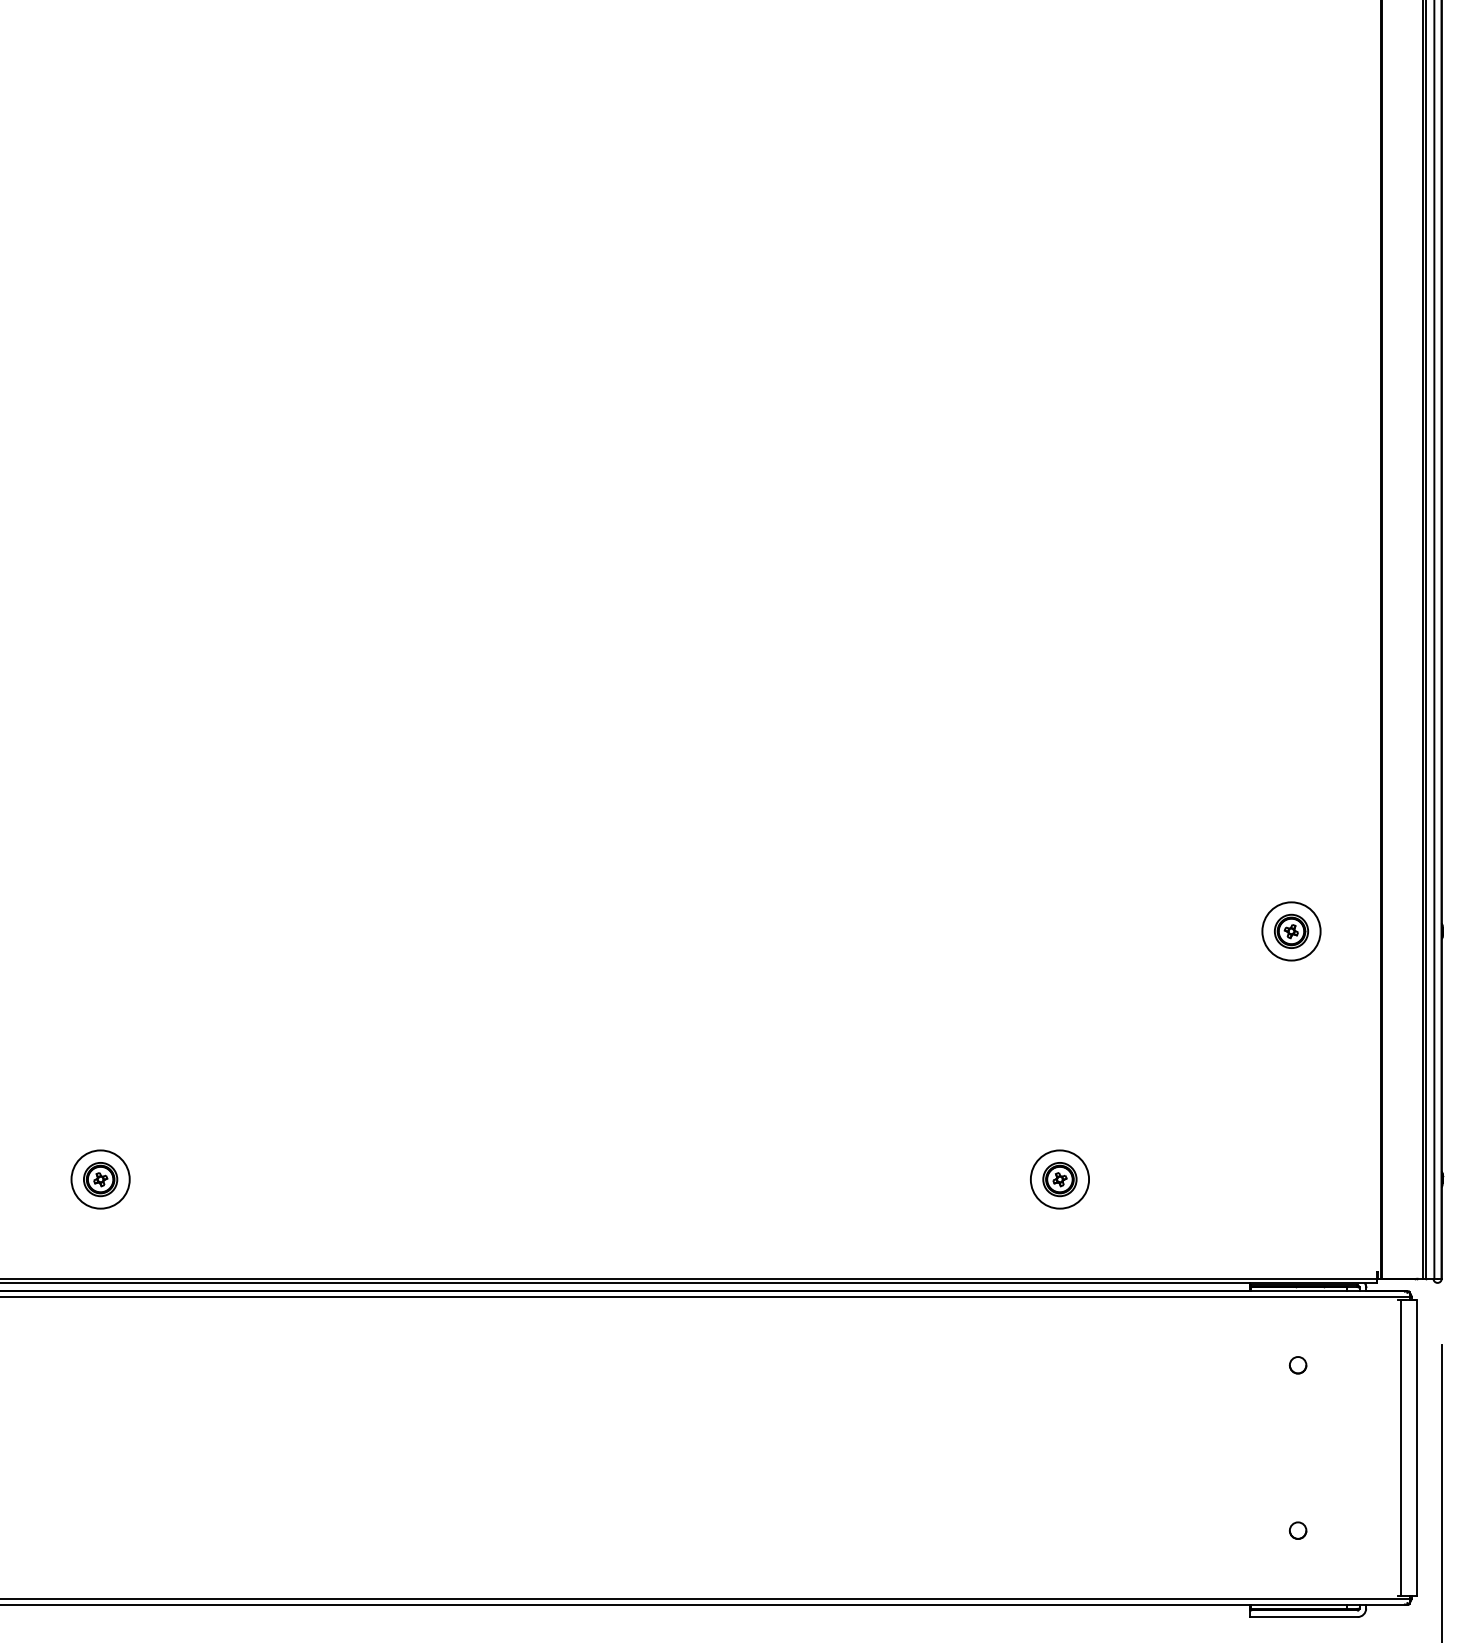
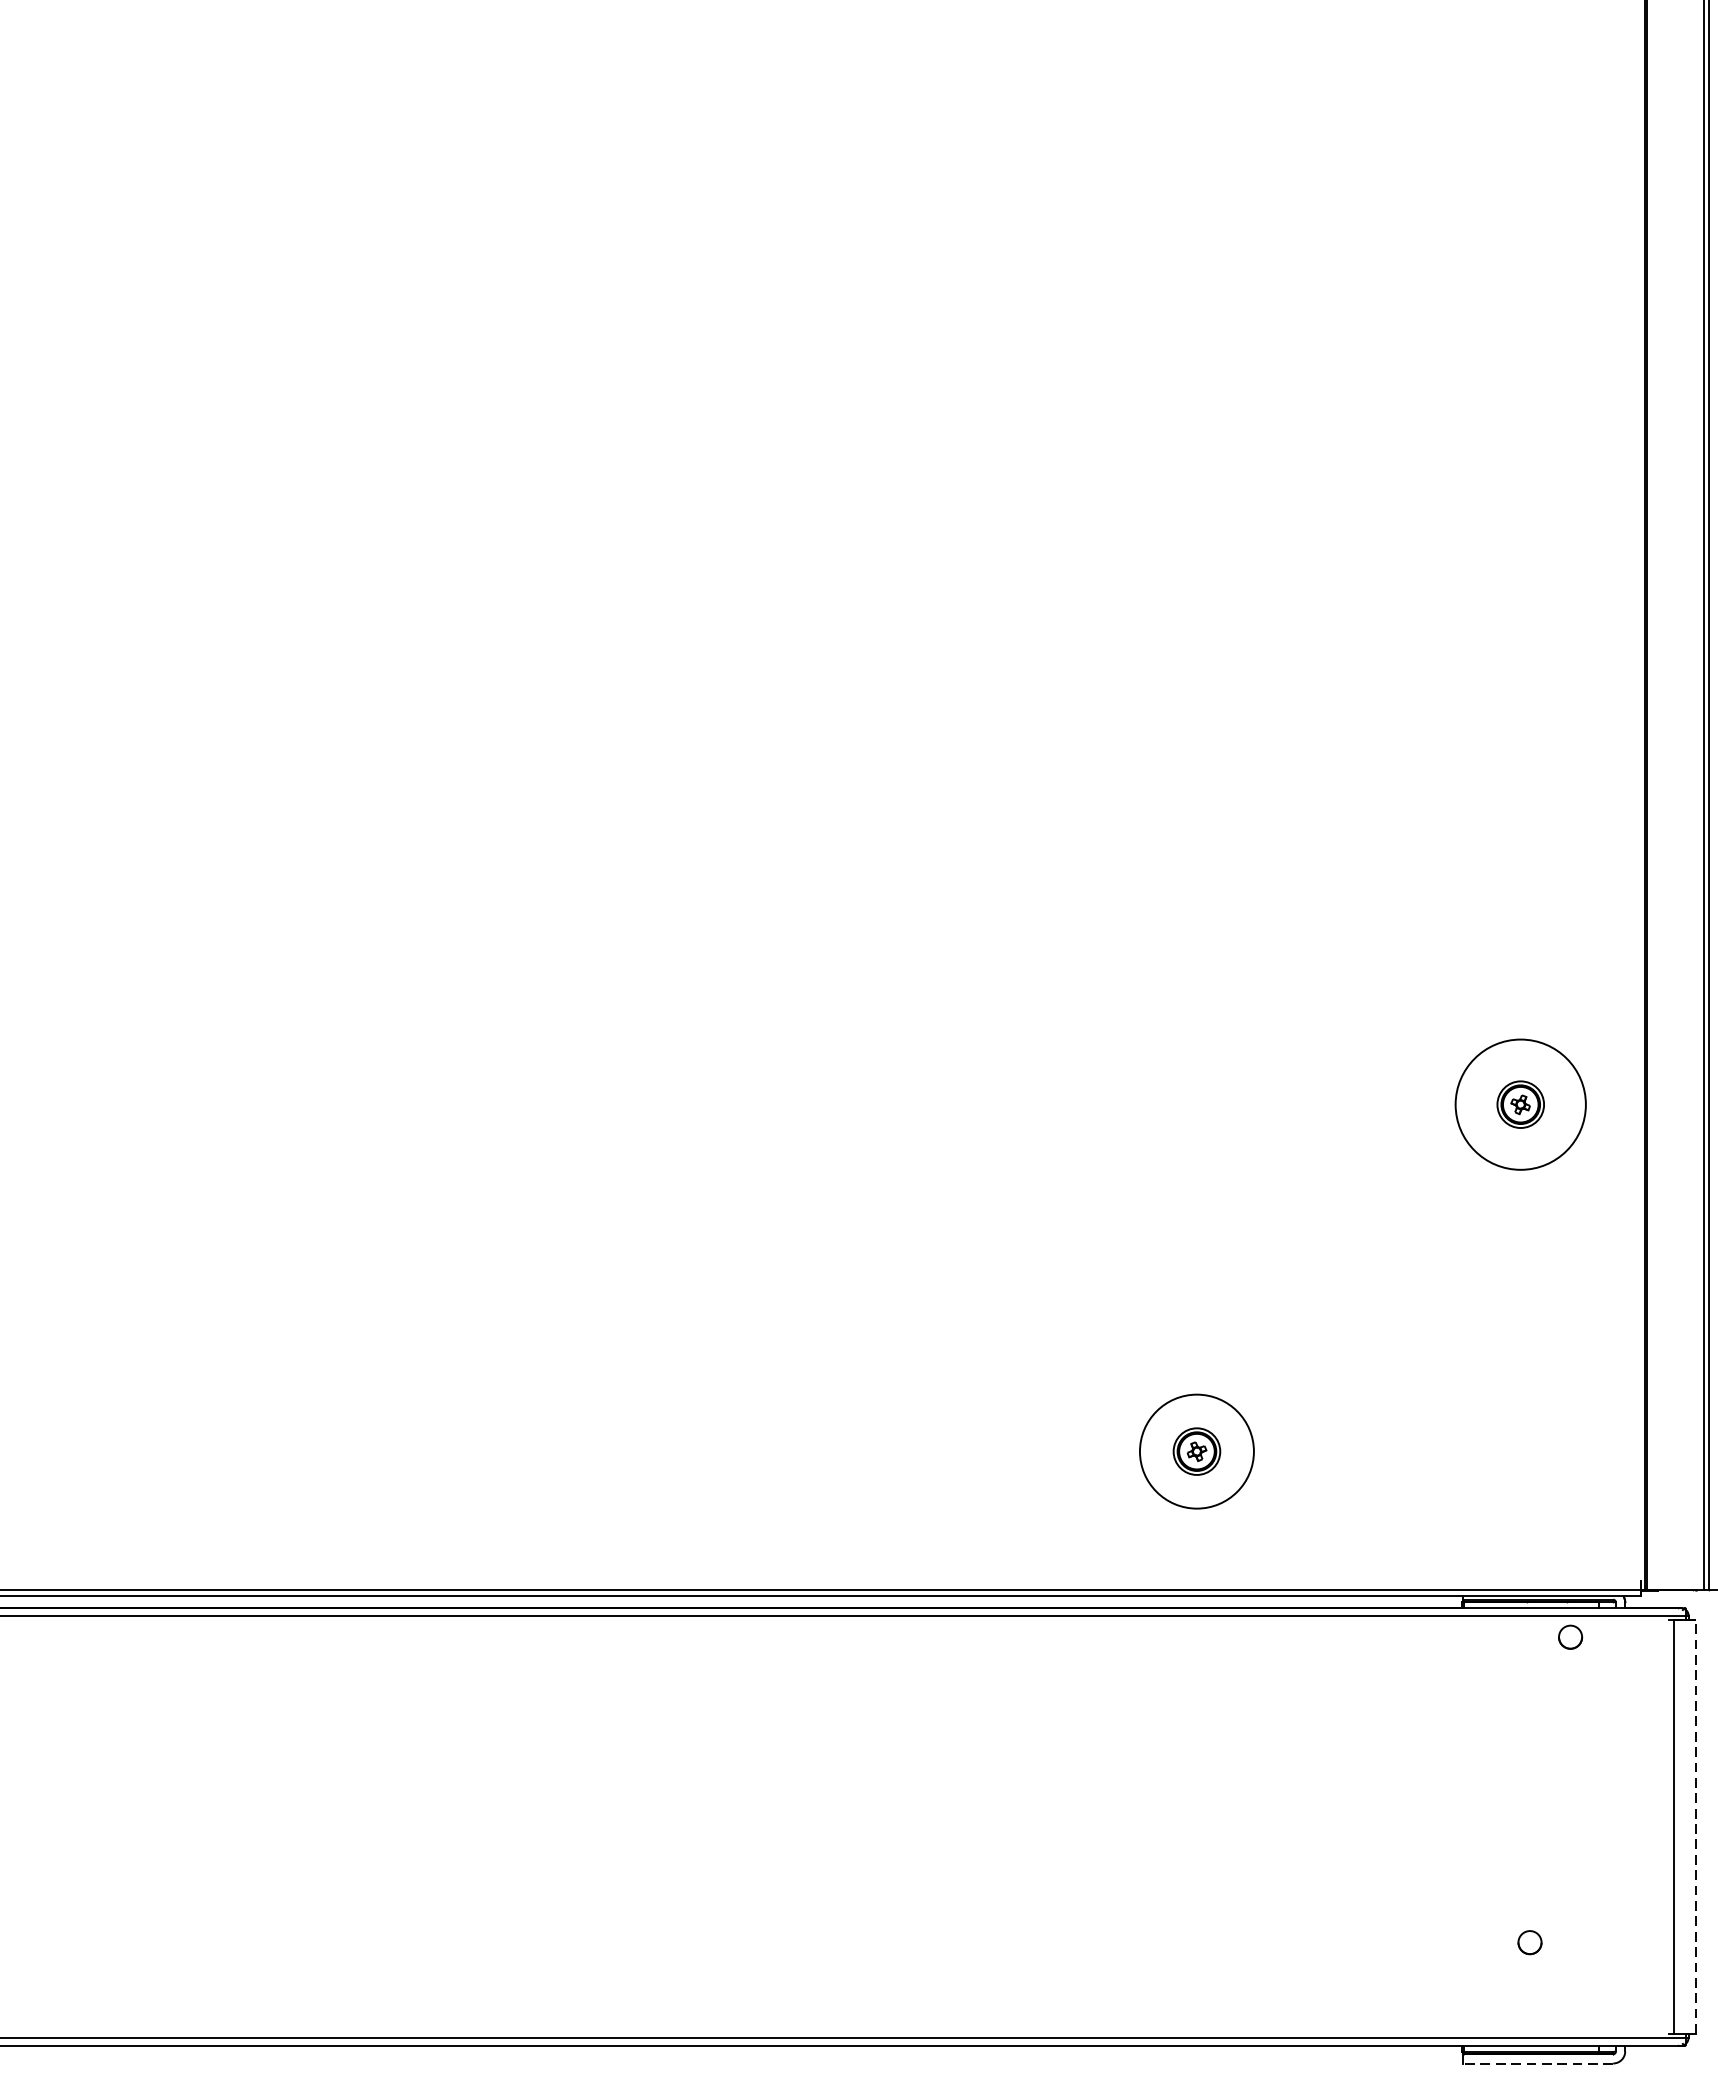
circle: (1291, 931) -> (1520, 1104), size x1.6
circle: (1059, 1179) -> (1196, 1451), size x1.4
part: (1297, 1365) -> (1569, 1637), moved
line: (1416, 1447) -> (1695, 1826), solid -> dashed
line: (1304, 1617) -> (1538, 2064), solid -> dashed

